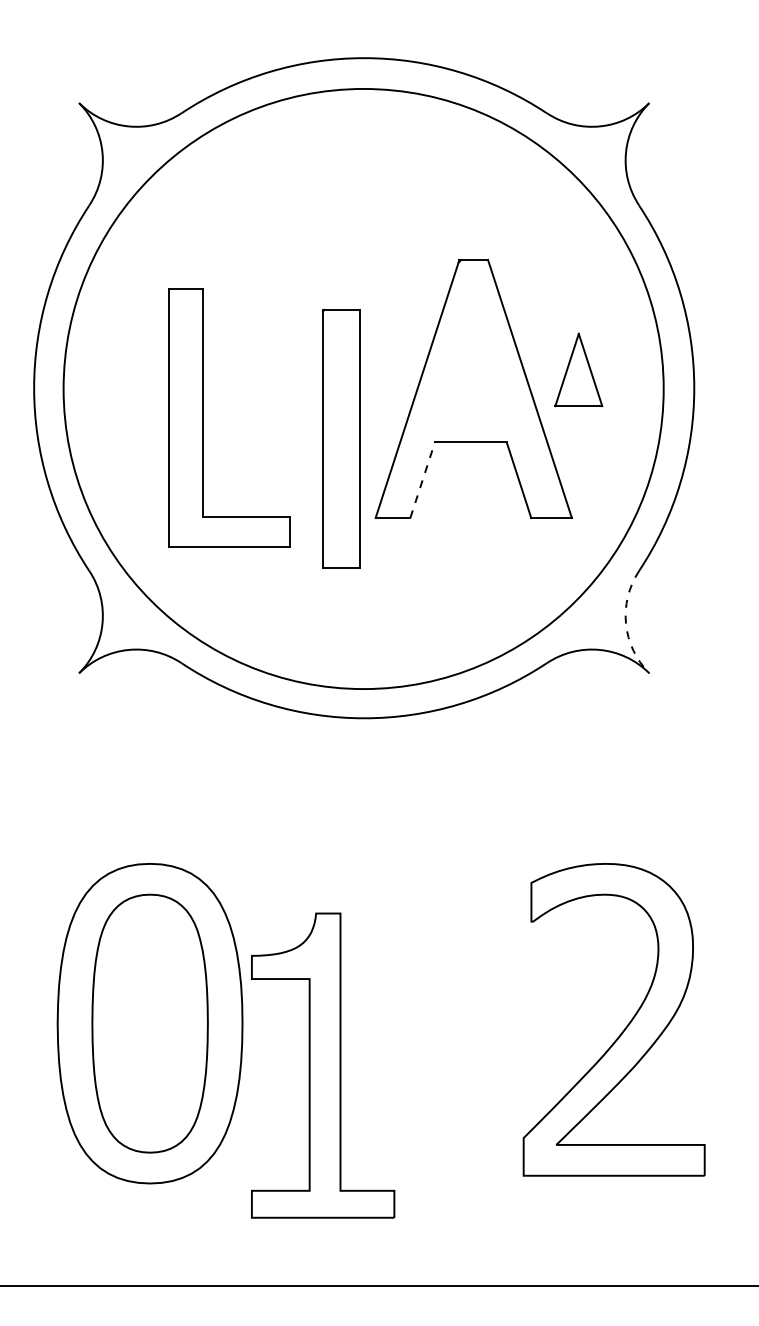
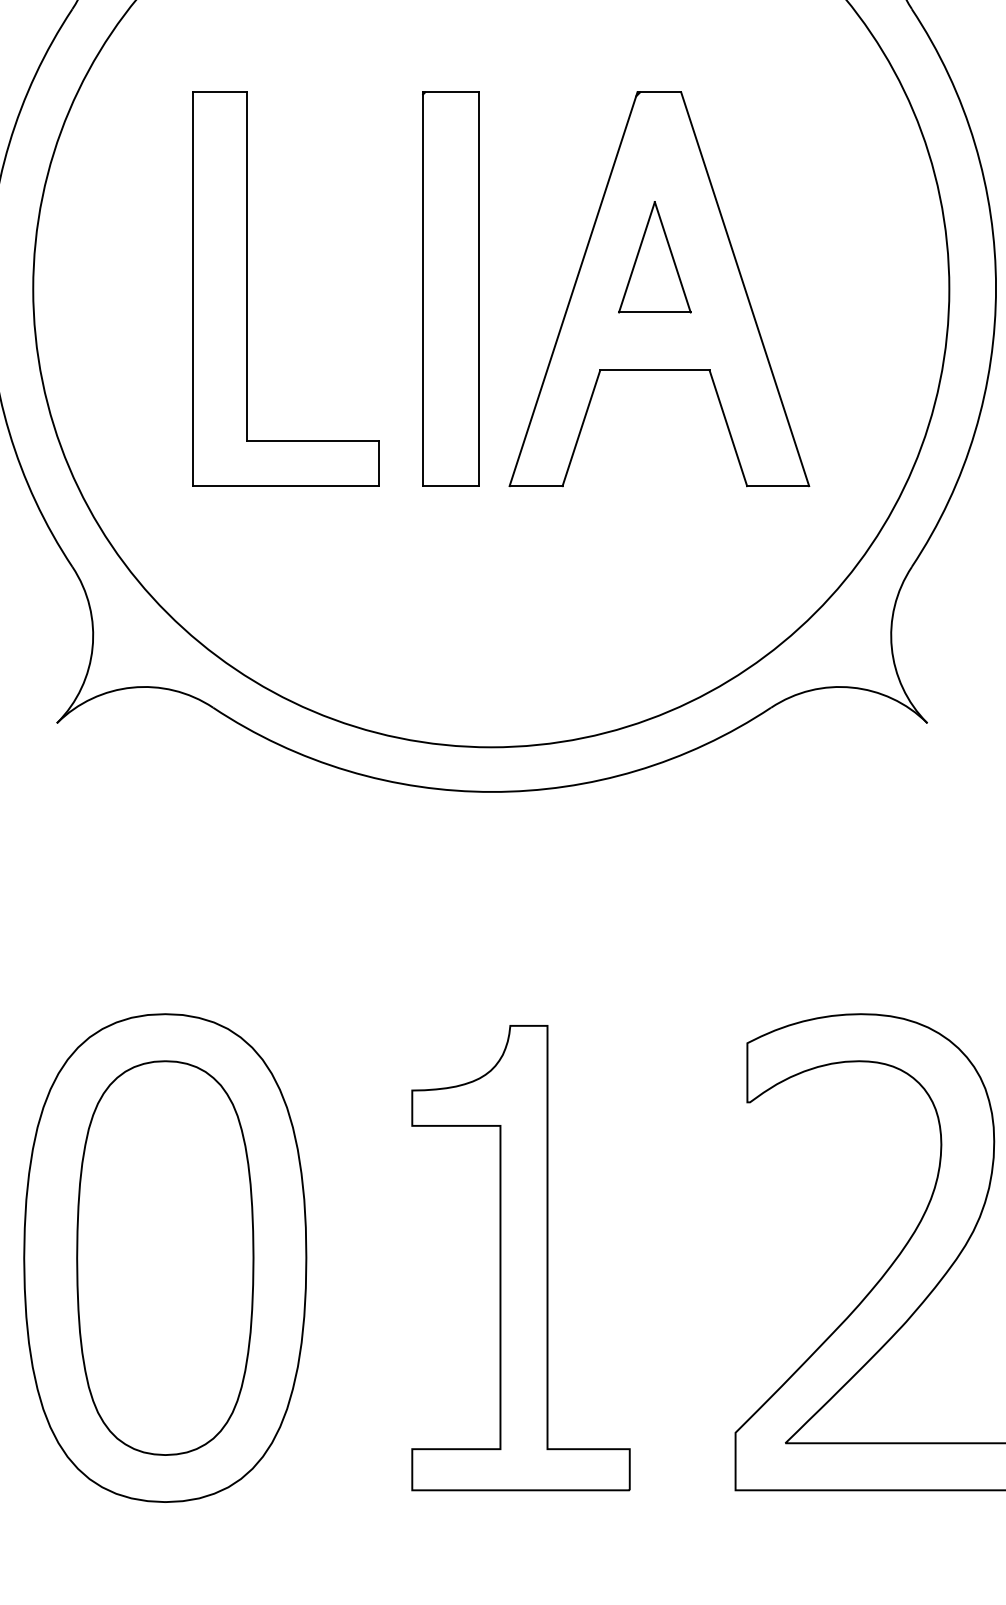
part: (578, 369) -> (654, 256), moved
part: (203, 417) -> (246, 288), moved
part: (341, 438) -> (451, 288), moved
line: (422, 480) -> (581, 428), dashed -> solid
arc: (626, 623) -> (892, 647), dashed -> solid
part: (323, 1065) -> (521, 1257), moved

